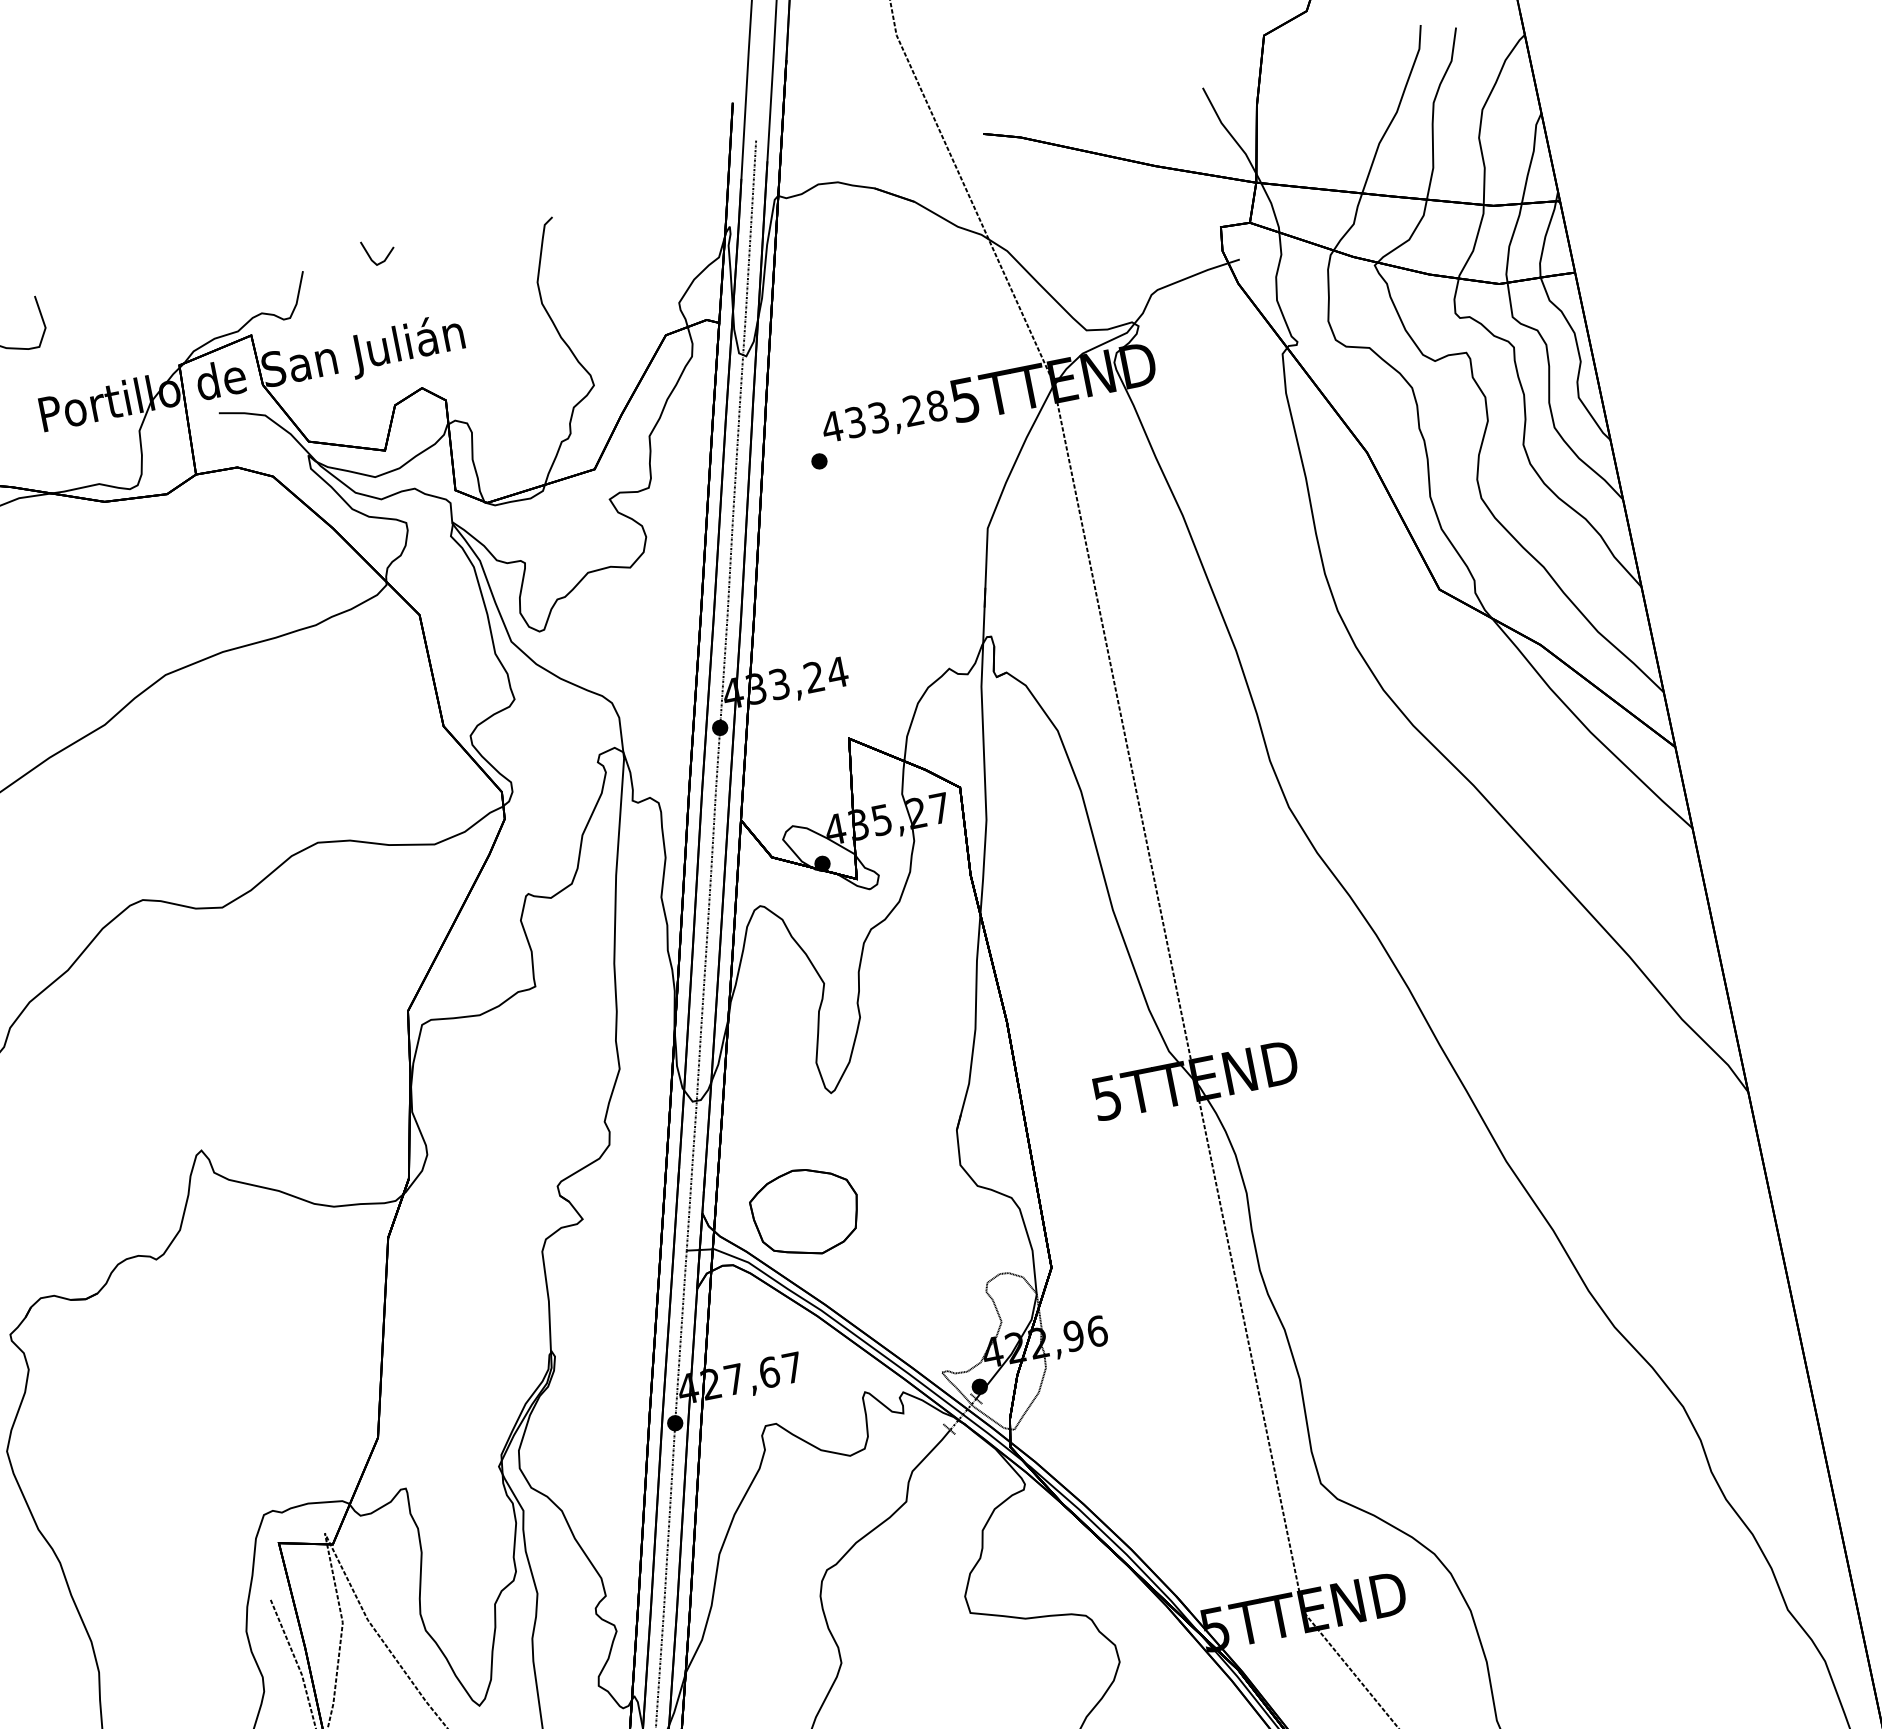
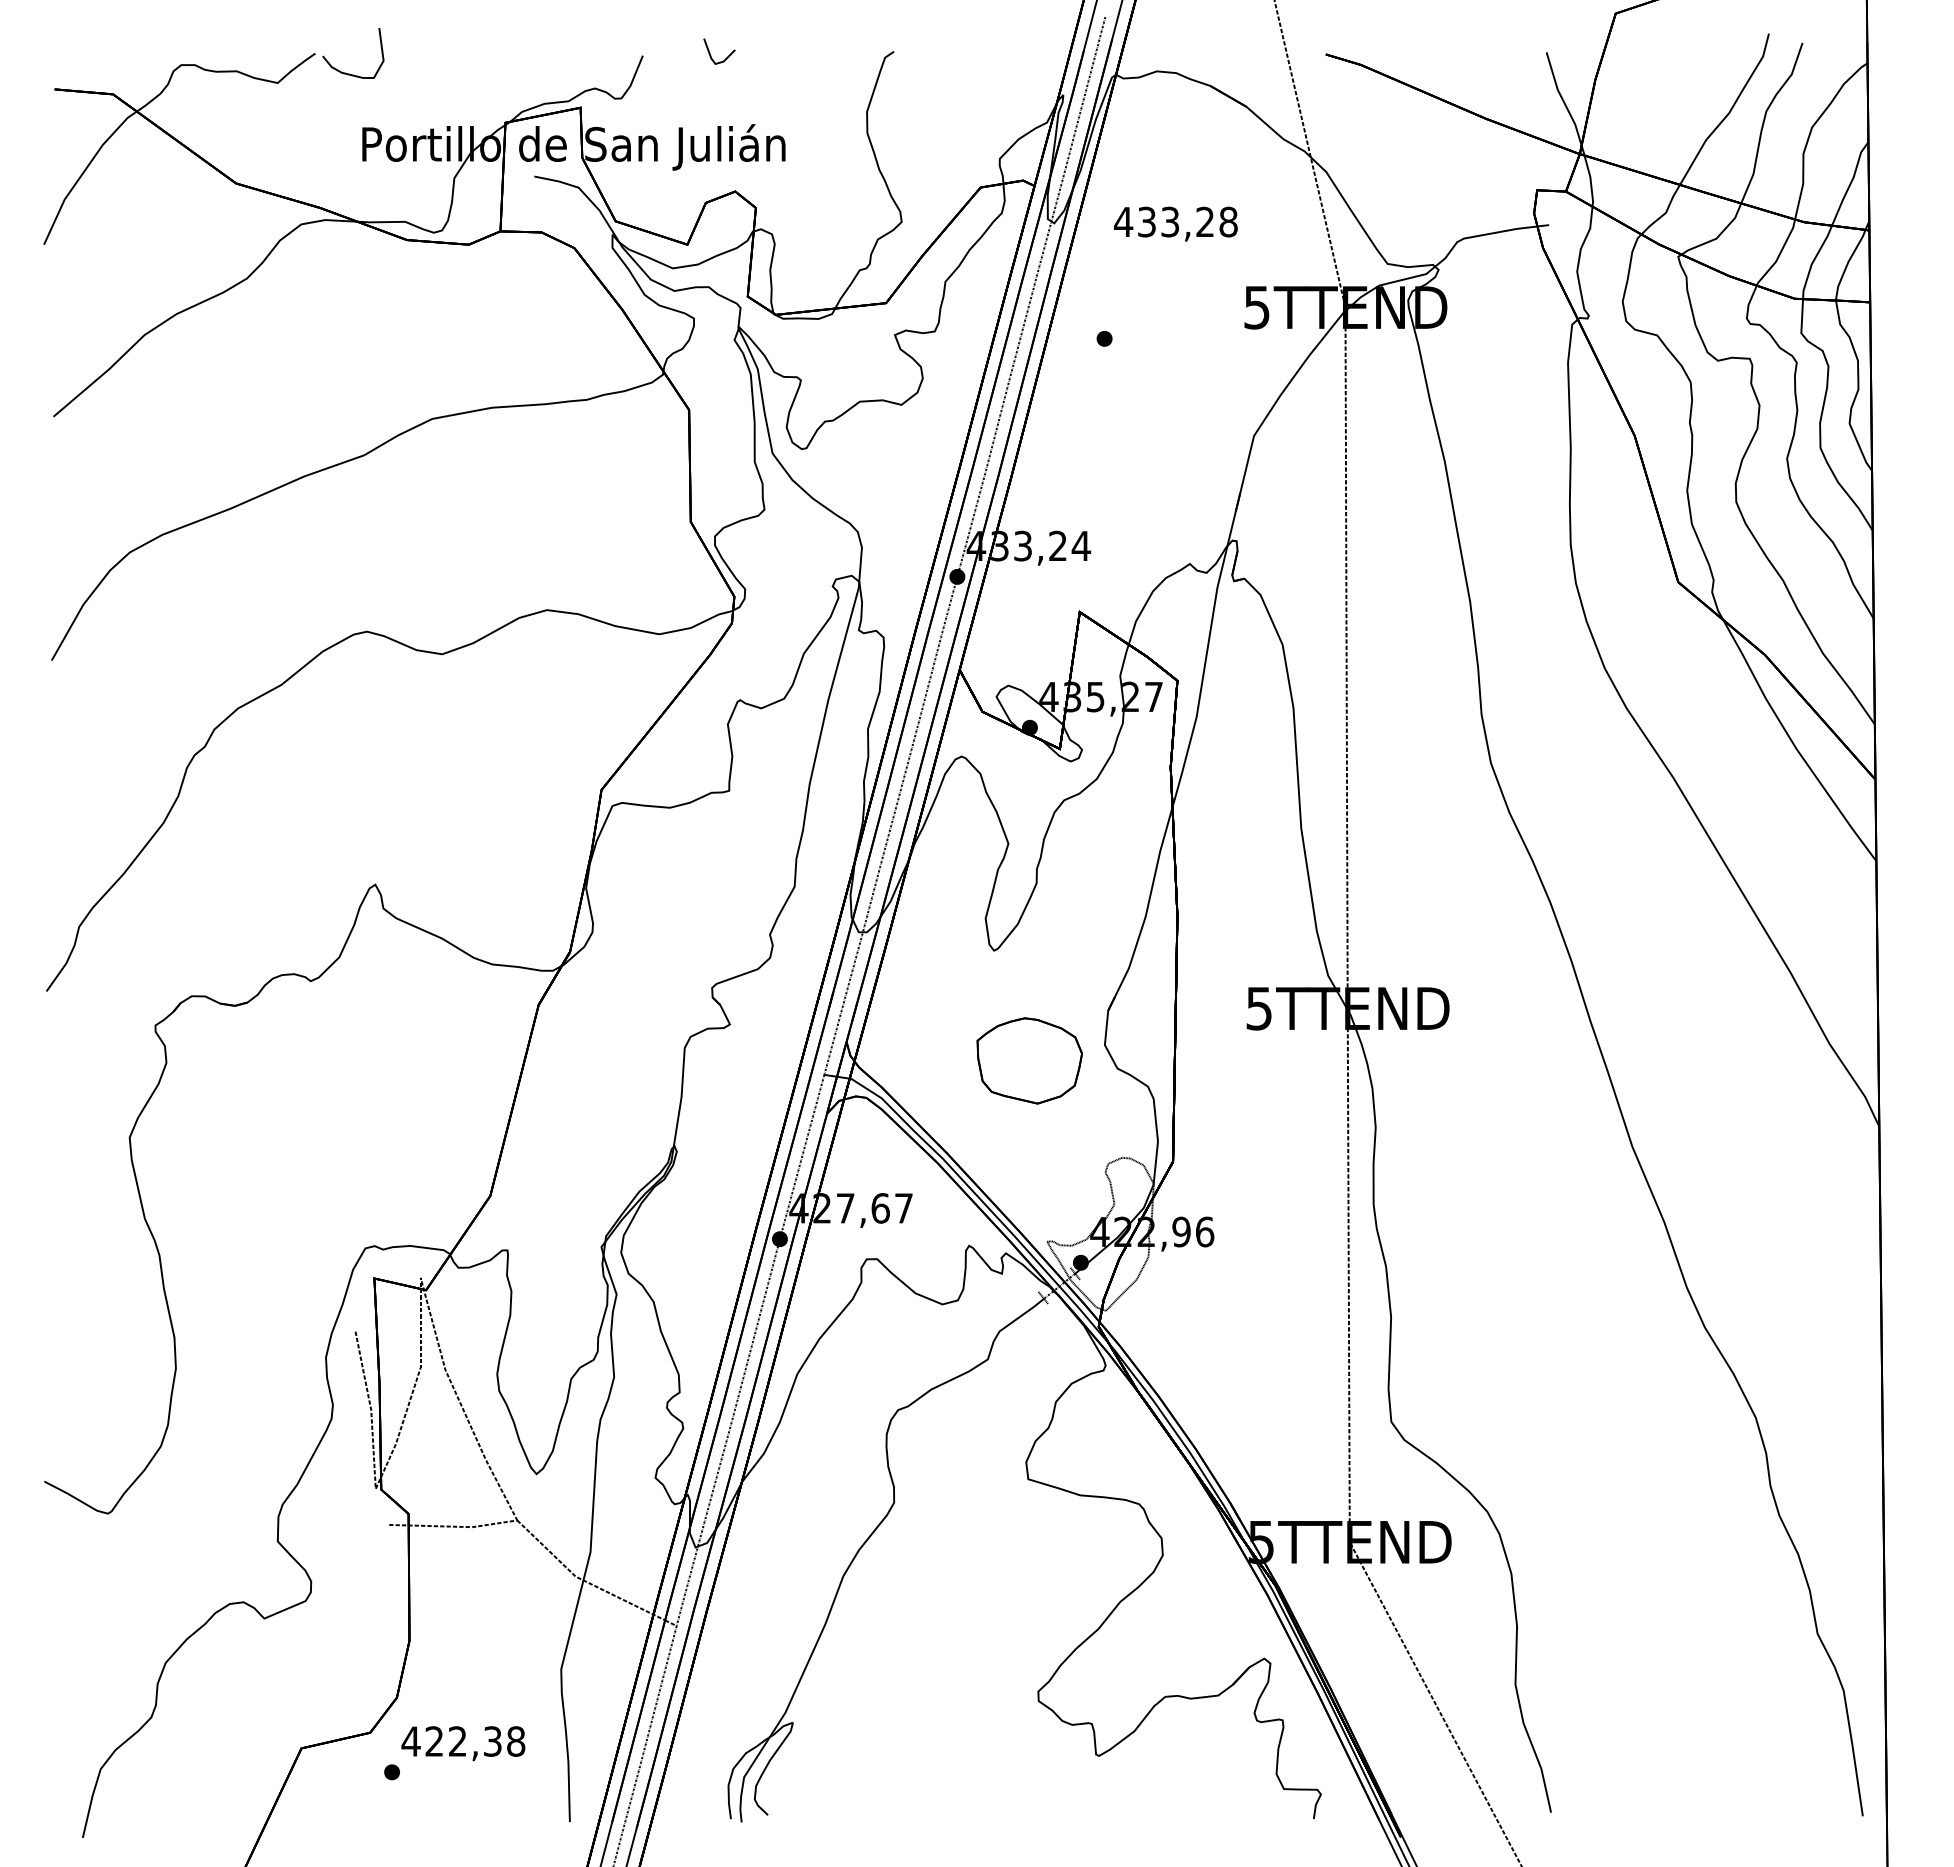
text: (884, 418) -> (1175, 223), moved
part: (805, 1212) -> (1029, 1060), moved

